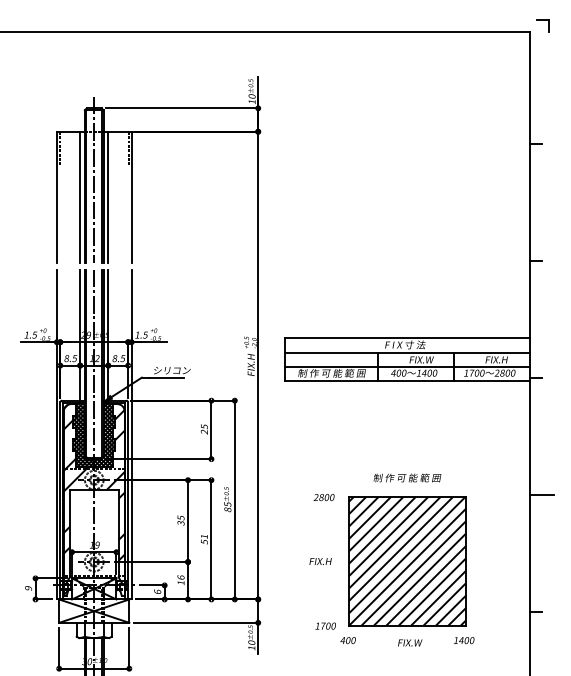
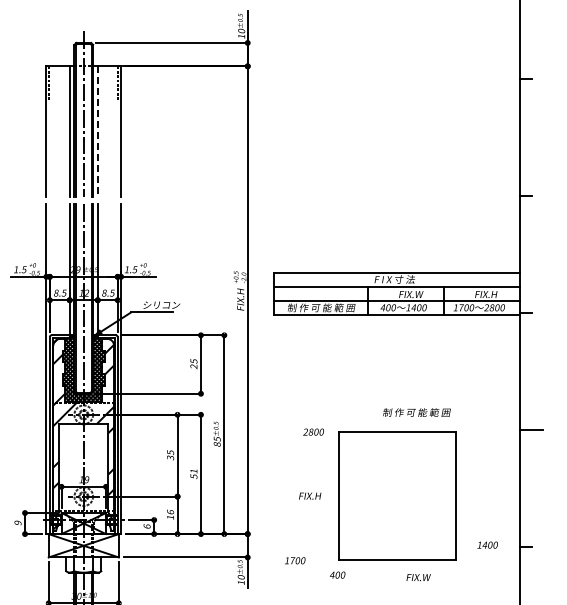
line: (108, 197) -> (98, 132), solid -> dashed
text: (407, 477) -> (417, 412), moved
hatch: (407, 561) -> (397, 496), removed
text: (325, 625) -> (295, 560), moved
text: (464, 640) -> (488, 545), moved
text: (410, 642) -> (419, 577), moved

